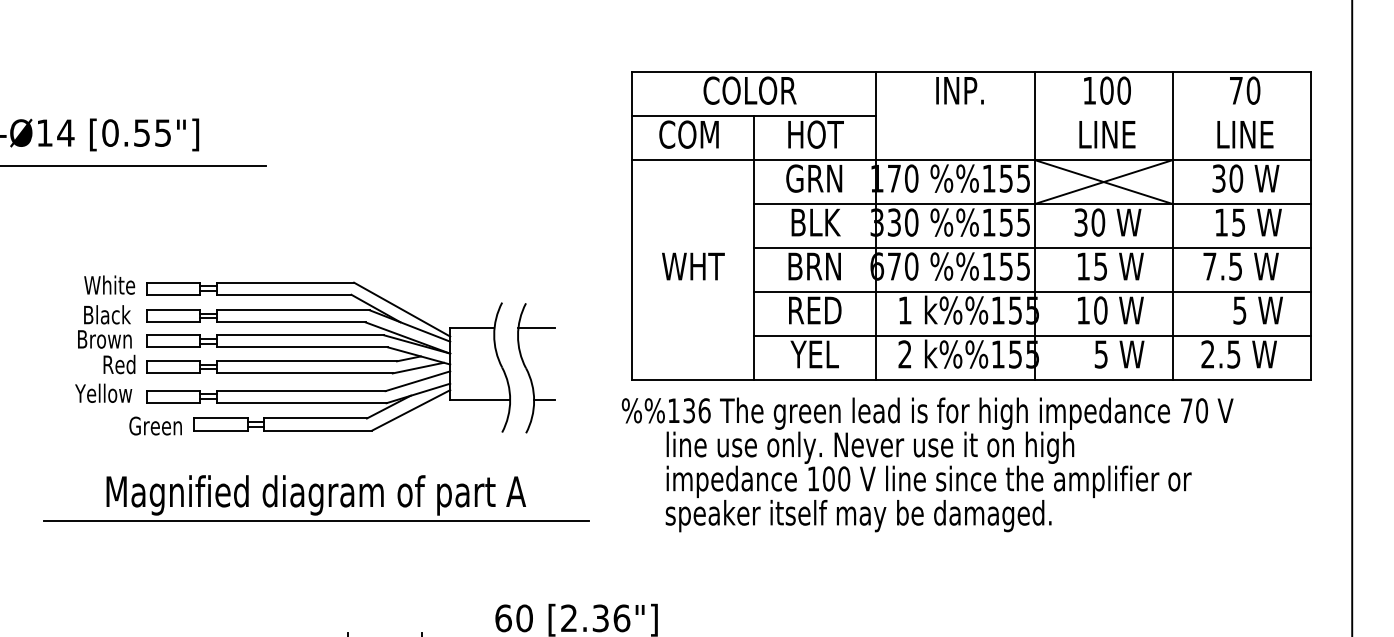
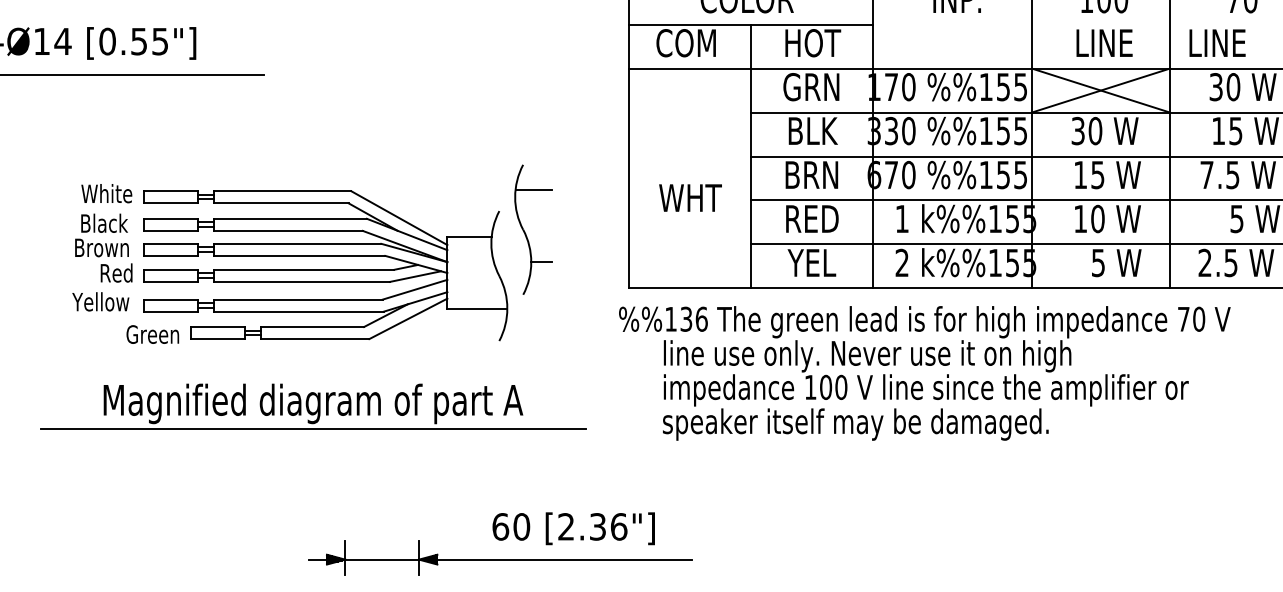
text: (1245, 134) -> (1217, 43), moved
text: (693, 266) -> (690, 198), moved
part: (529, 372) -> (526, 234), moved

